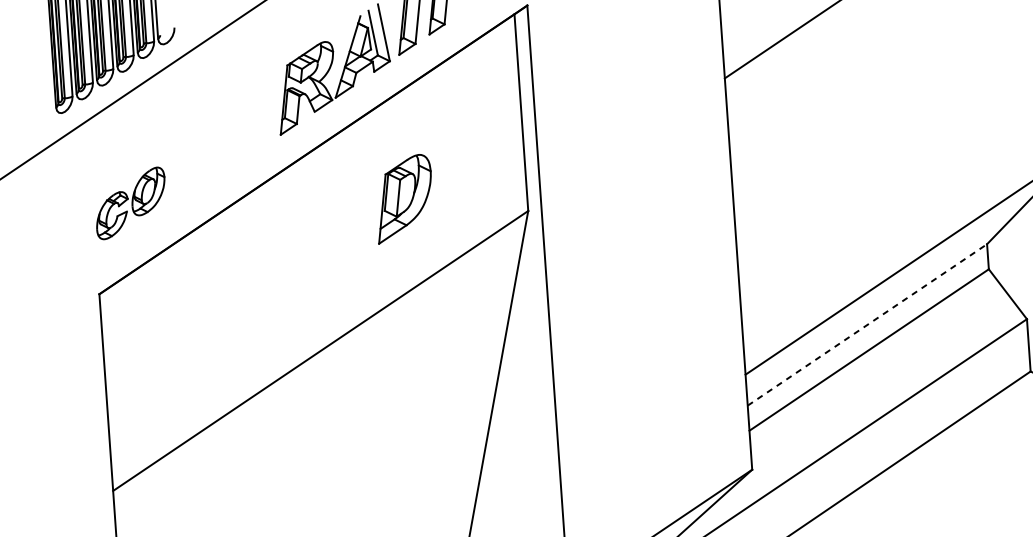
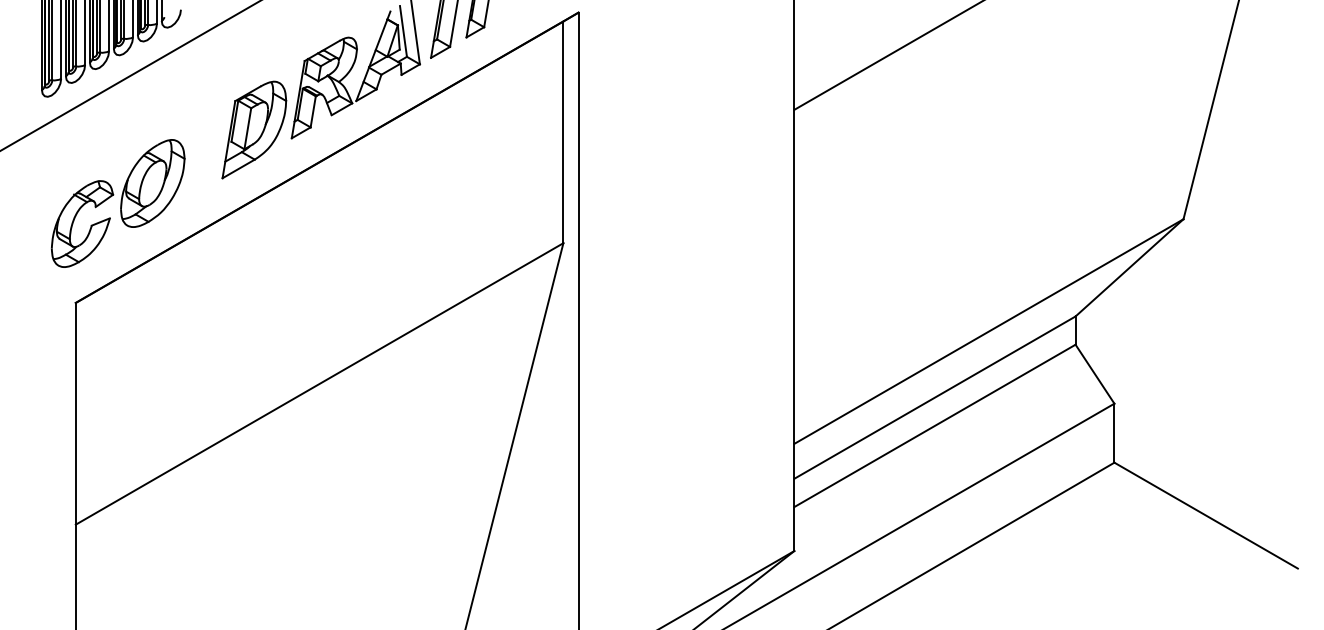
part: (404, 198) -> (254, 129), moved
part: (130, 203) -> (117, 203), size x1.67
line: (867, 324) -> (935, 397), dashed -> solid

